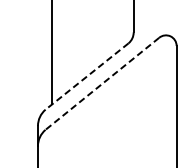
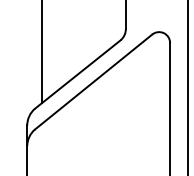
line: (86, 76) -> (77, 74), dashed -> solid
line: (102, 84) -> (93, 82), dashed -> solid

